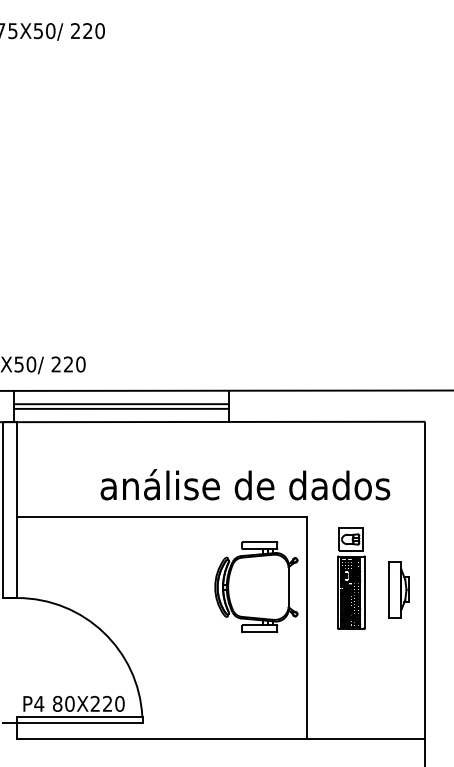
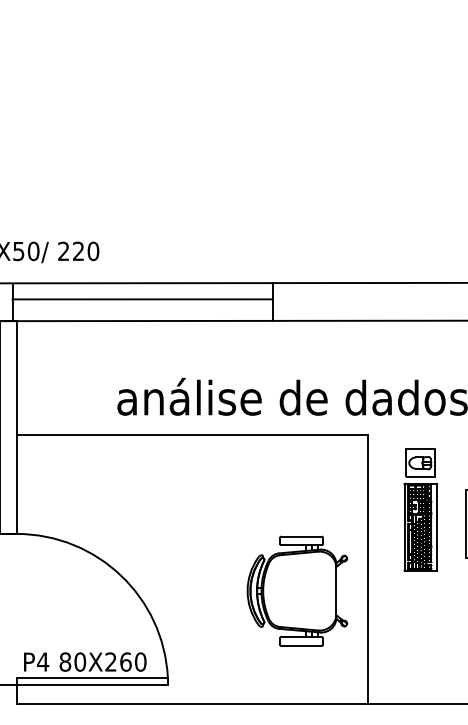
line: (121, 408) -> (142, 304), removed
part: (256, 587) -> (297, 591), moved
text: (107, 703) -> (125, 661), 80X220 -> 80X260

